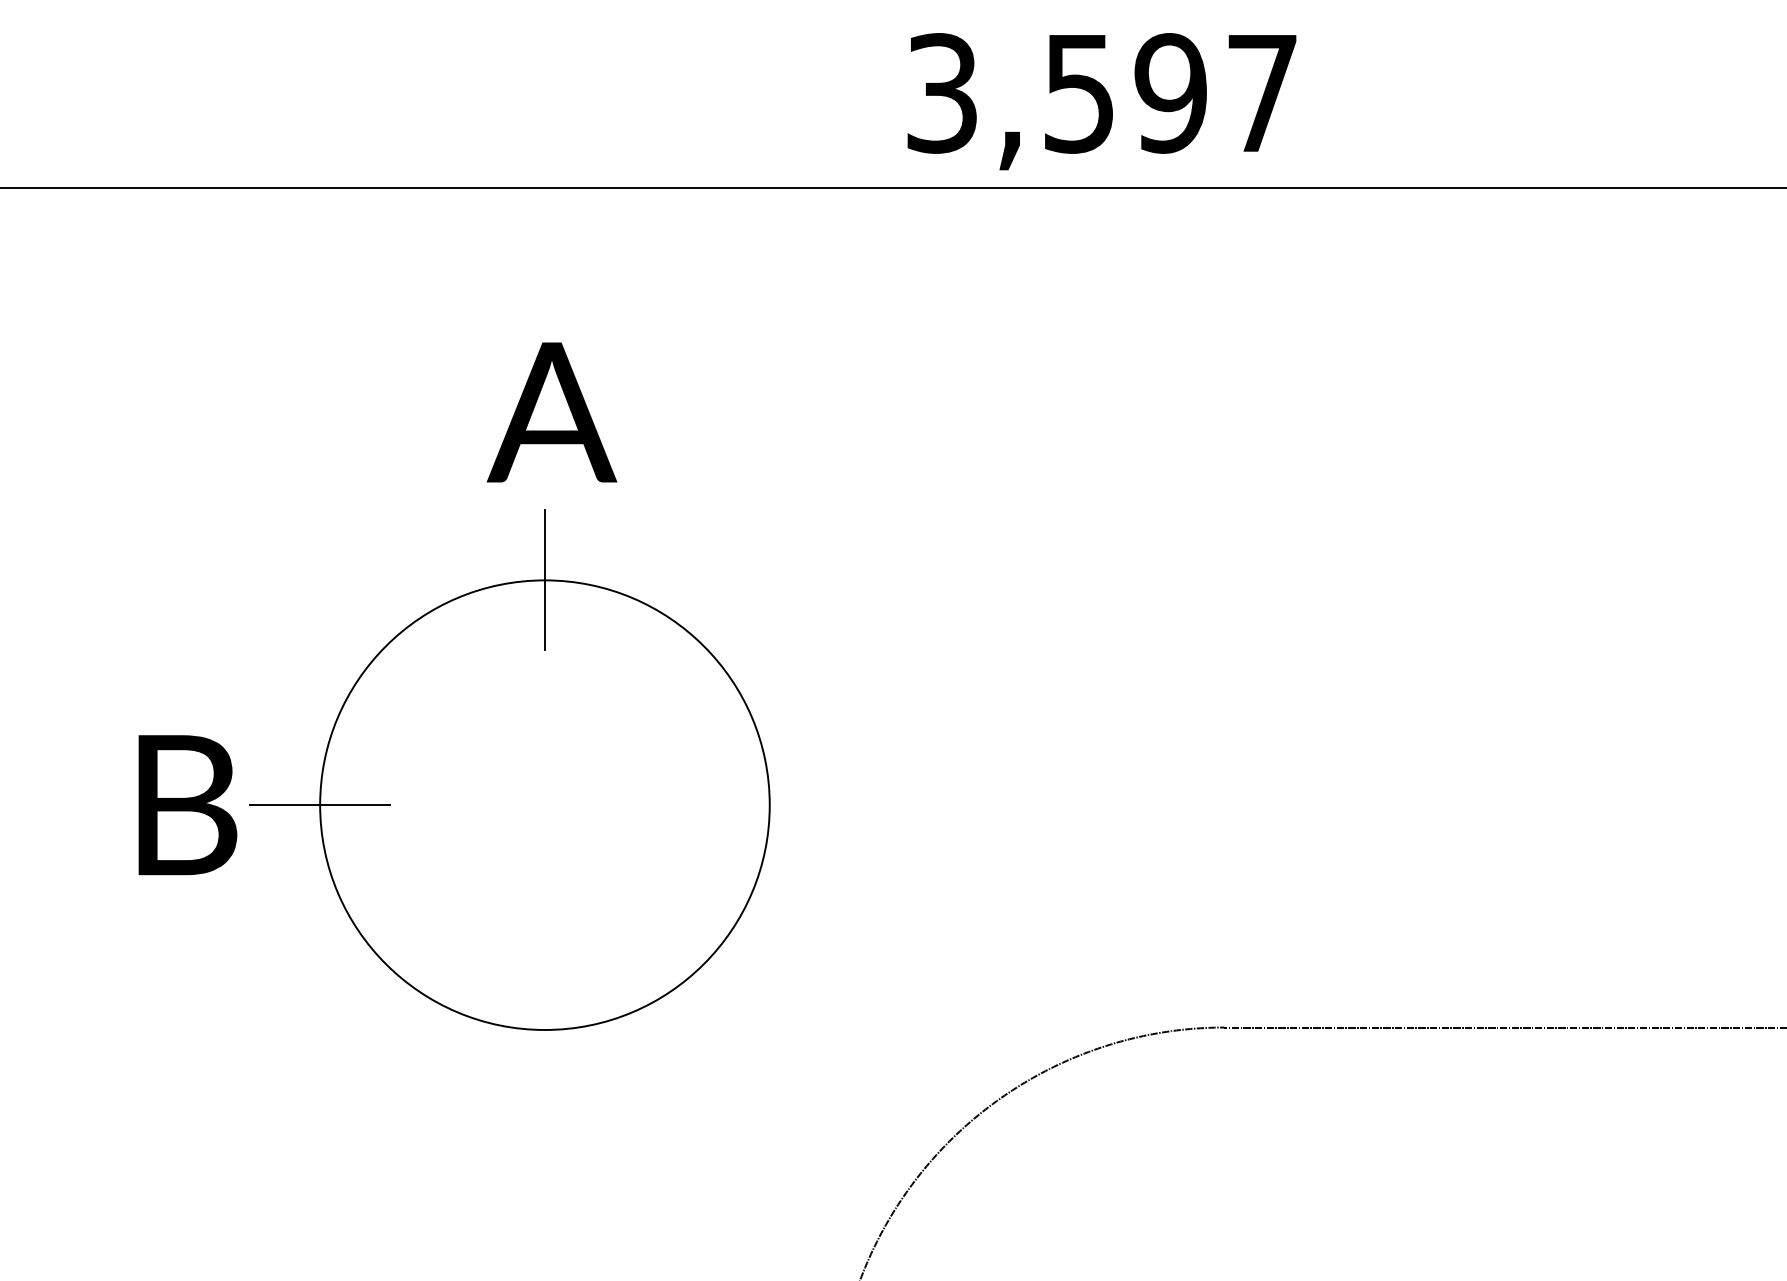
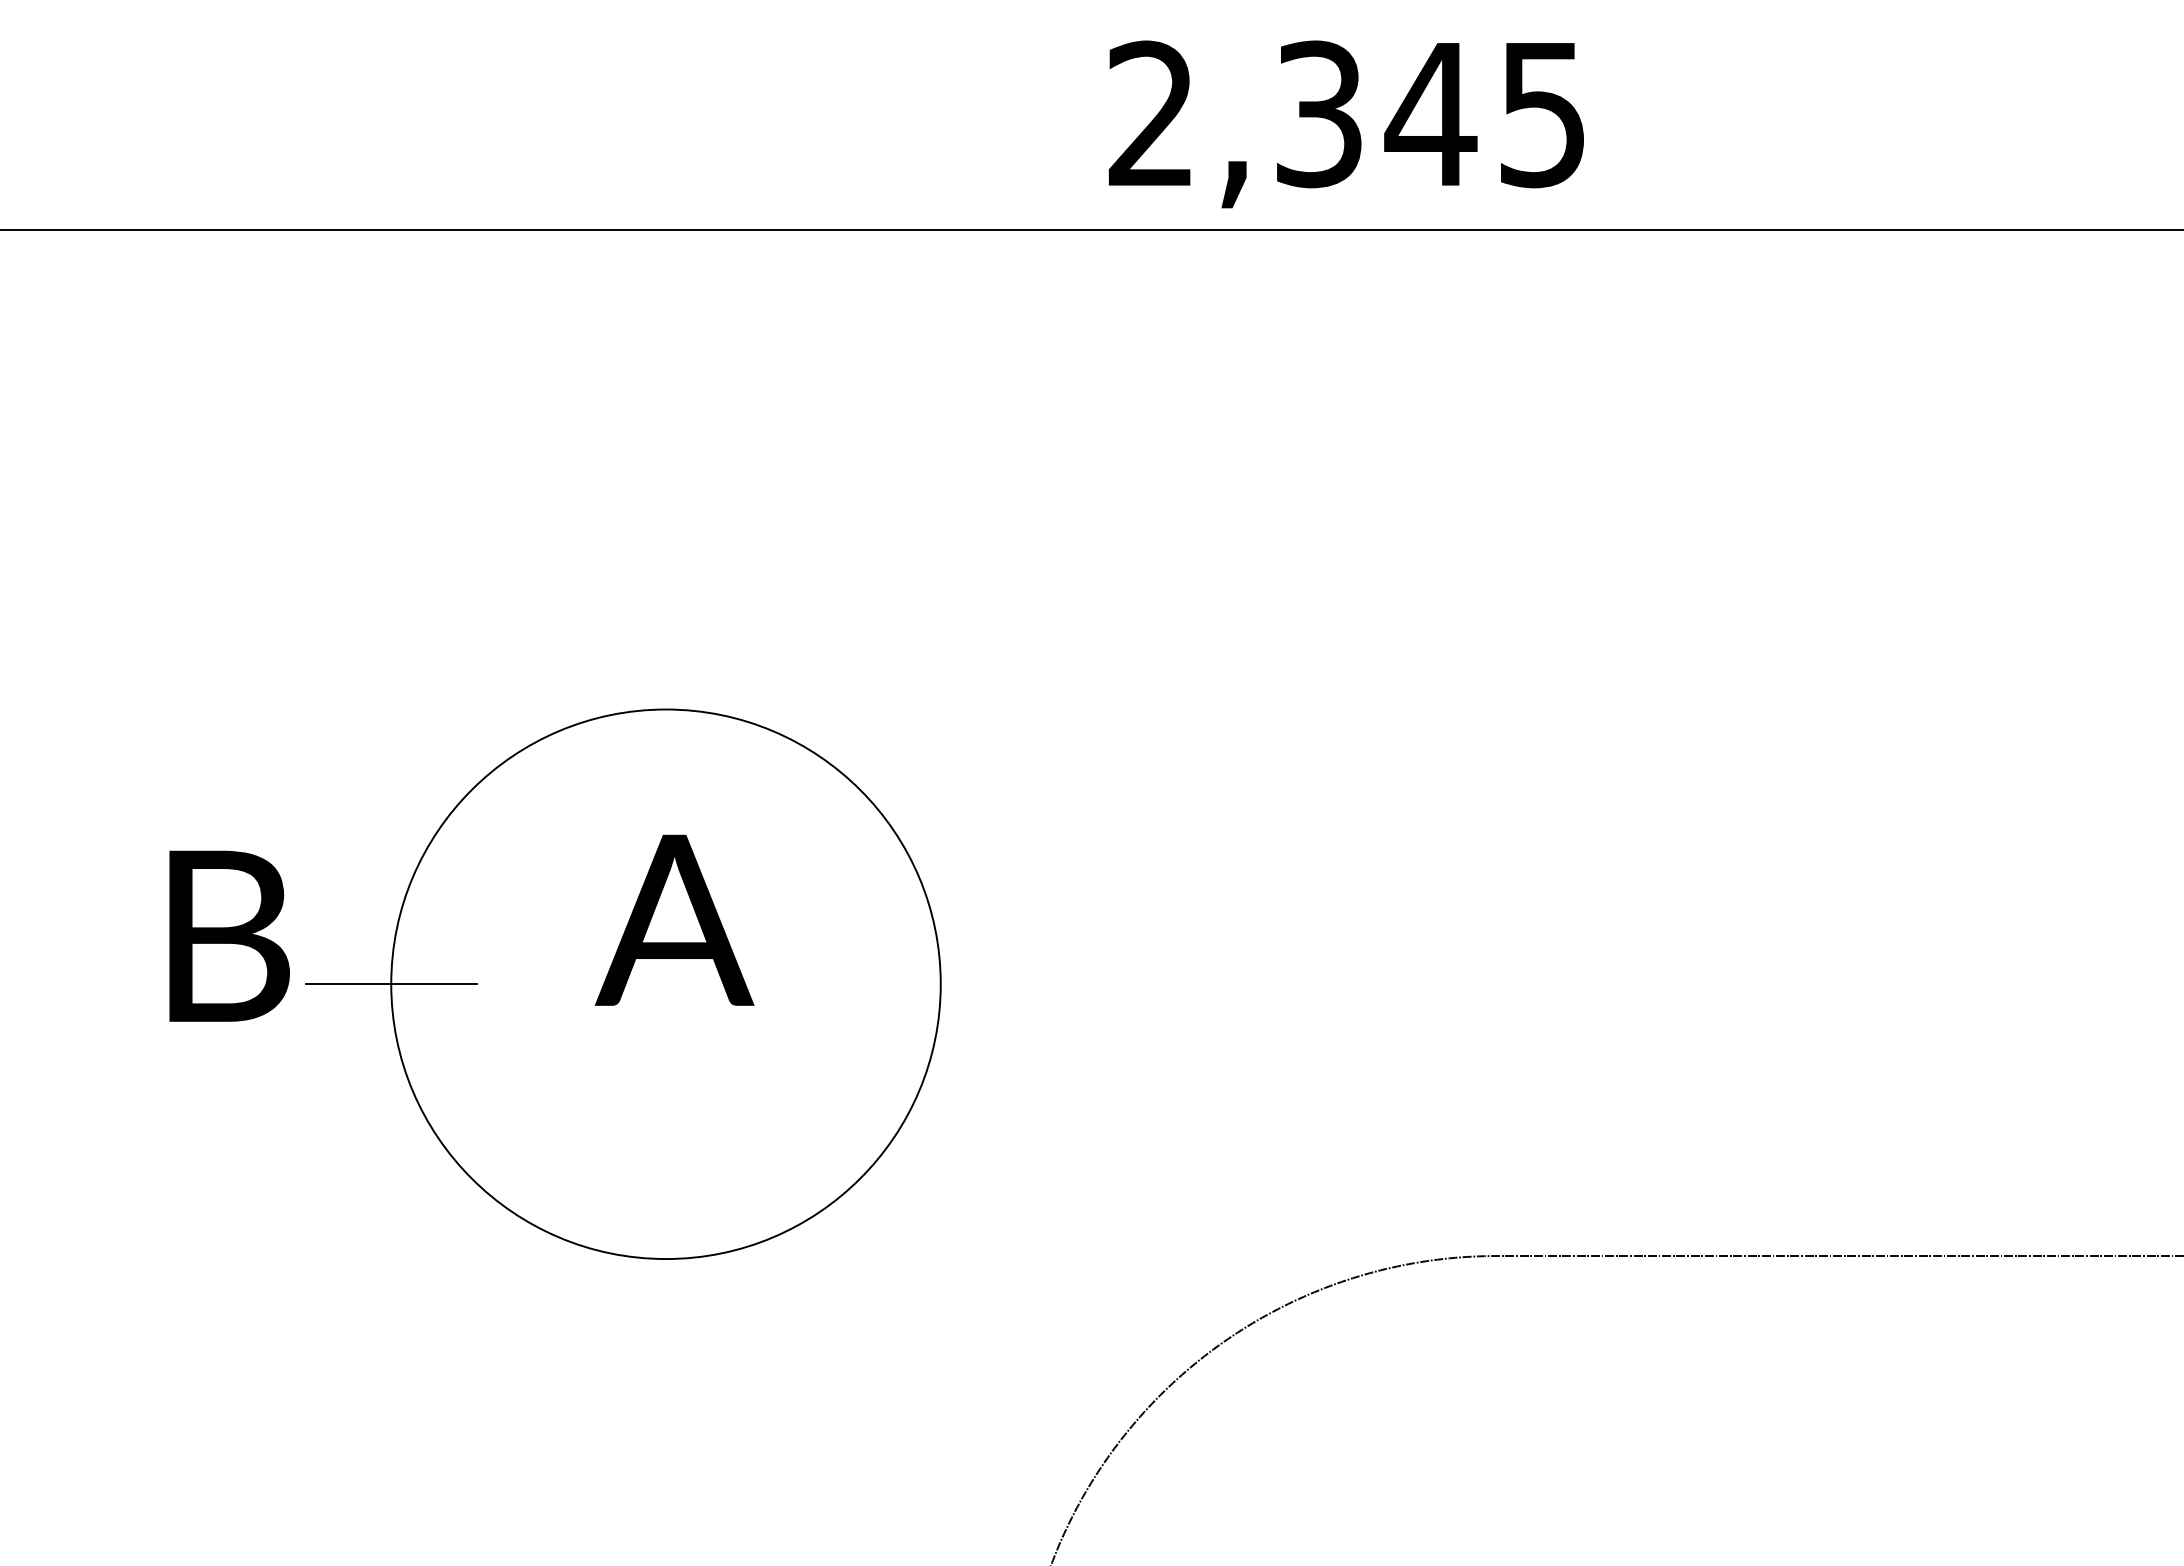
text: (1101, 93) -> (1346, 114), 3,597 -> 2,345
text: (551, 411) -> (674, 919), moved
line: (545, 580) -> (666, 709), removed
text: (187, 804) -> (229, 935), moved

